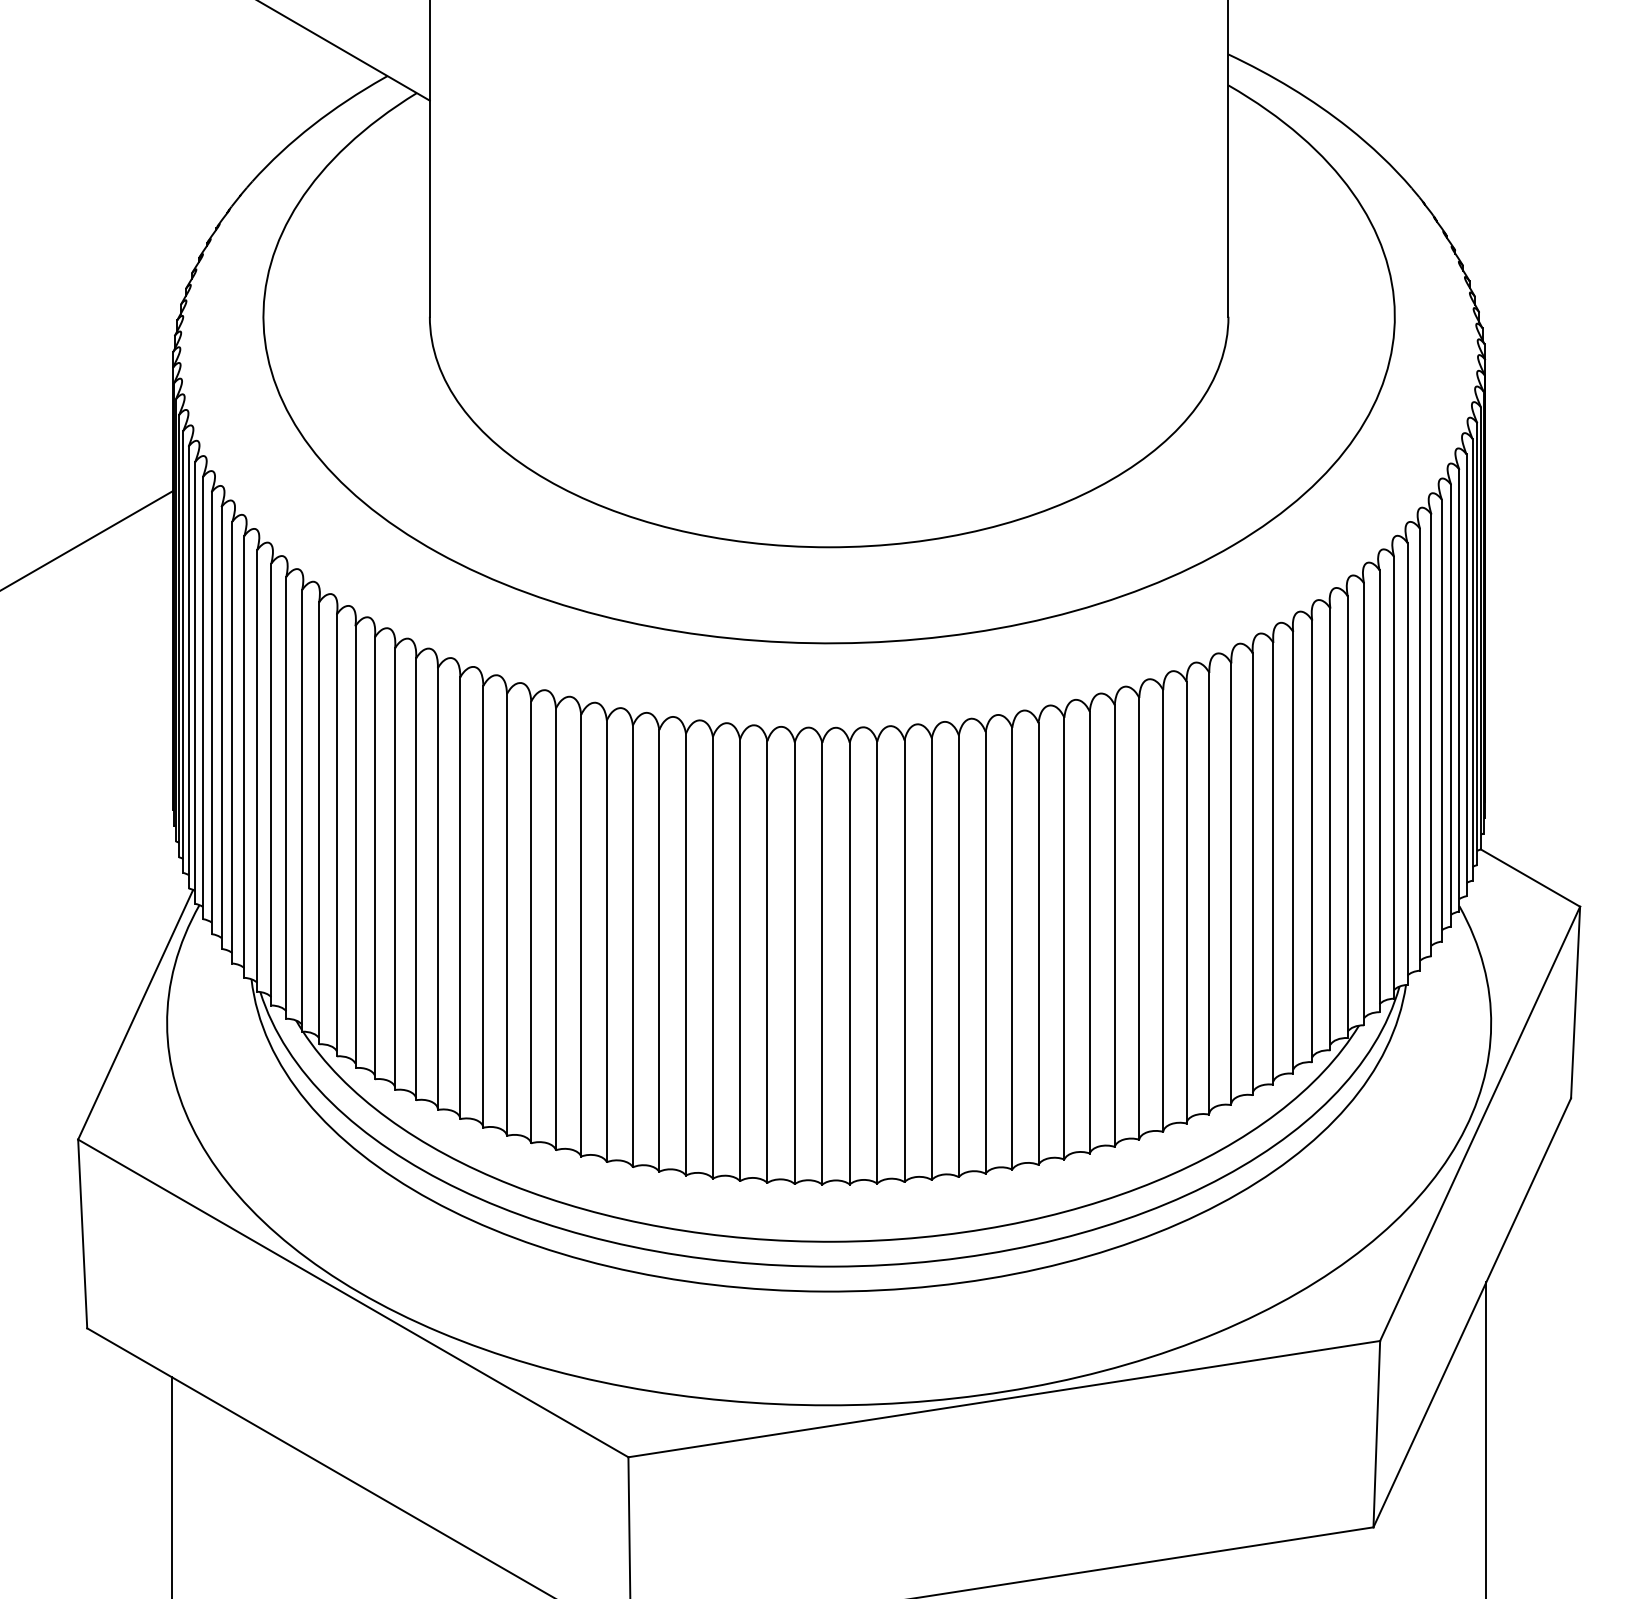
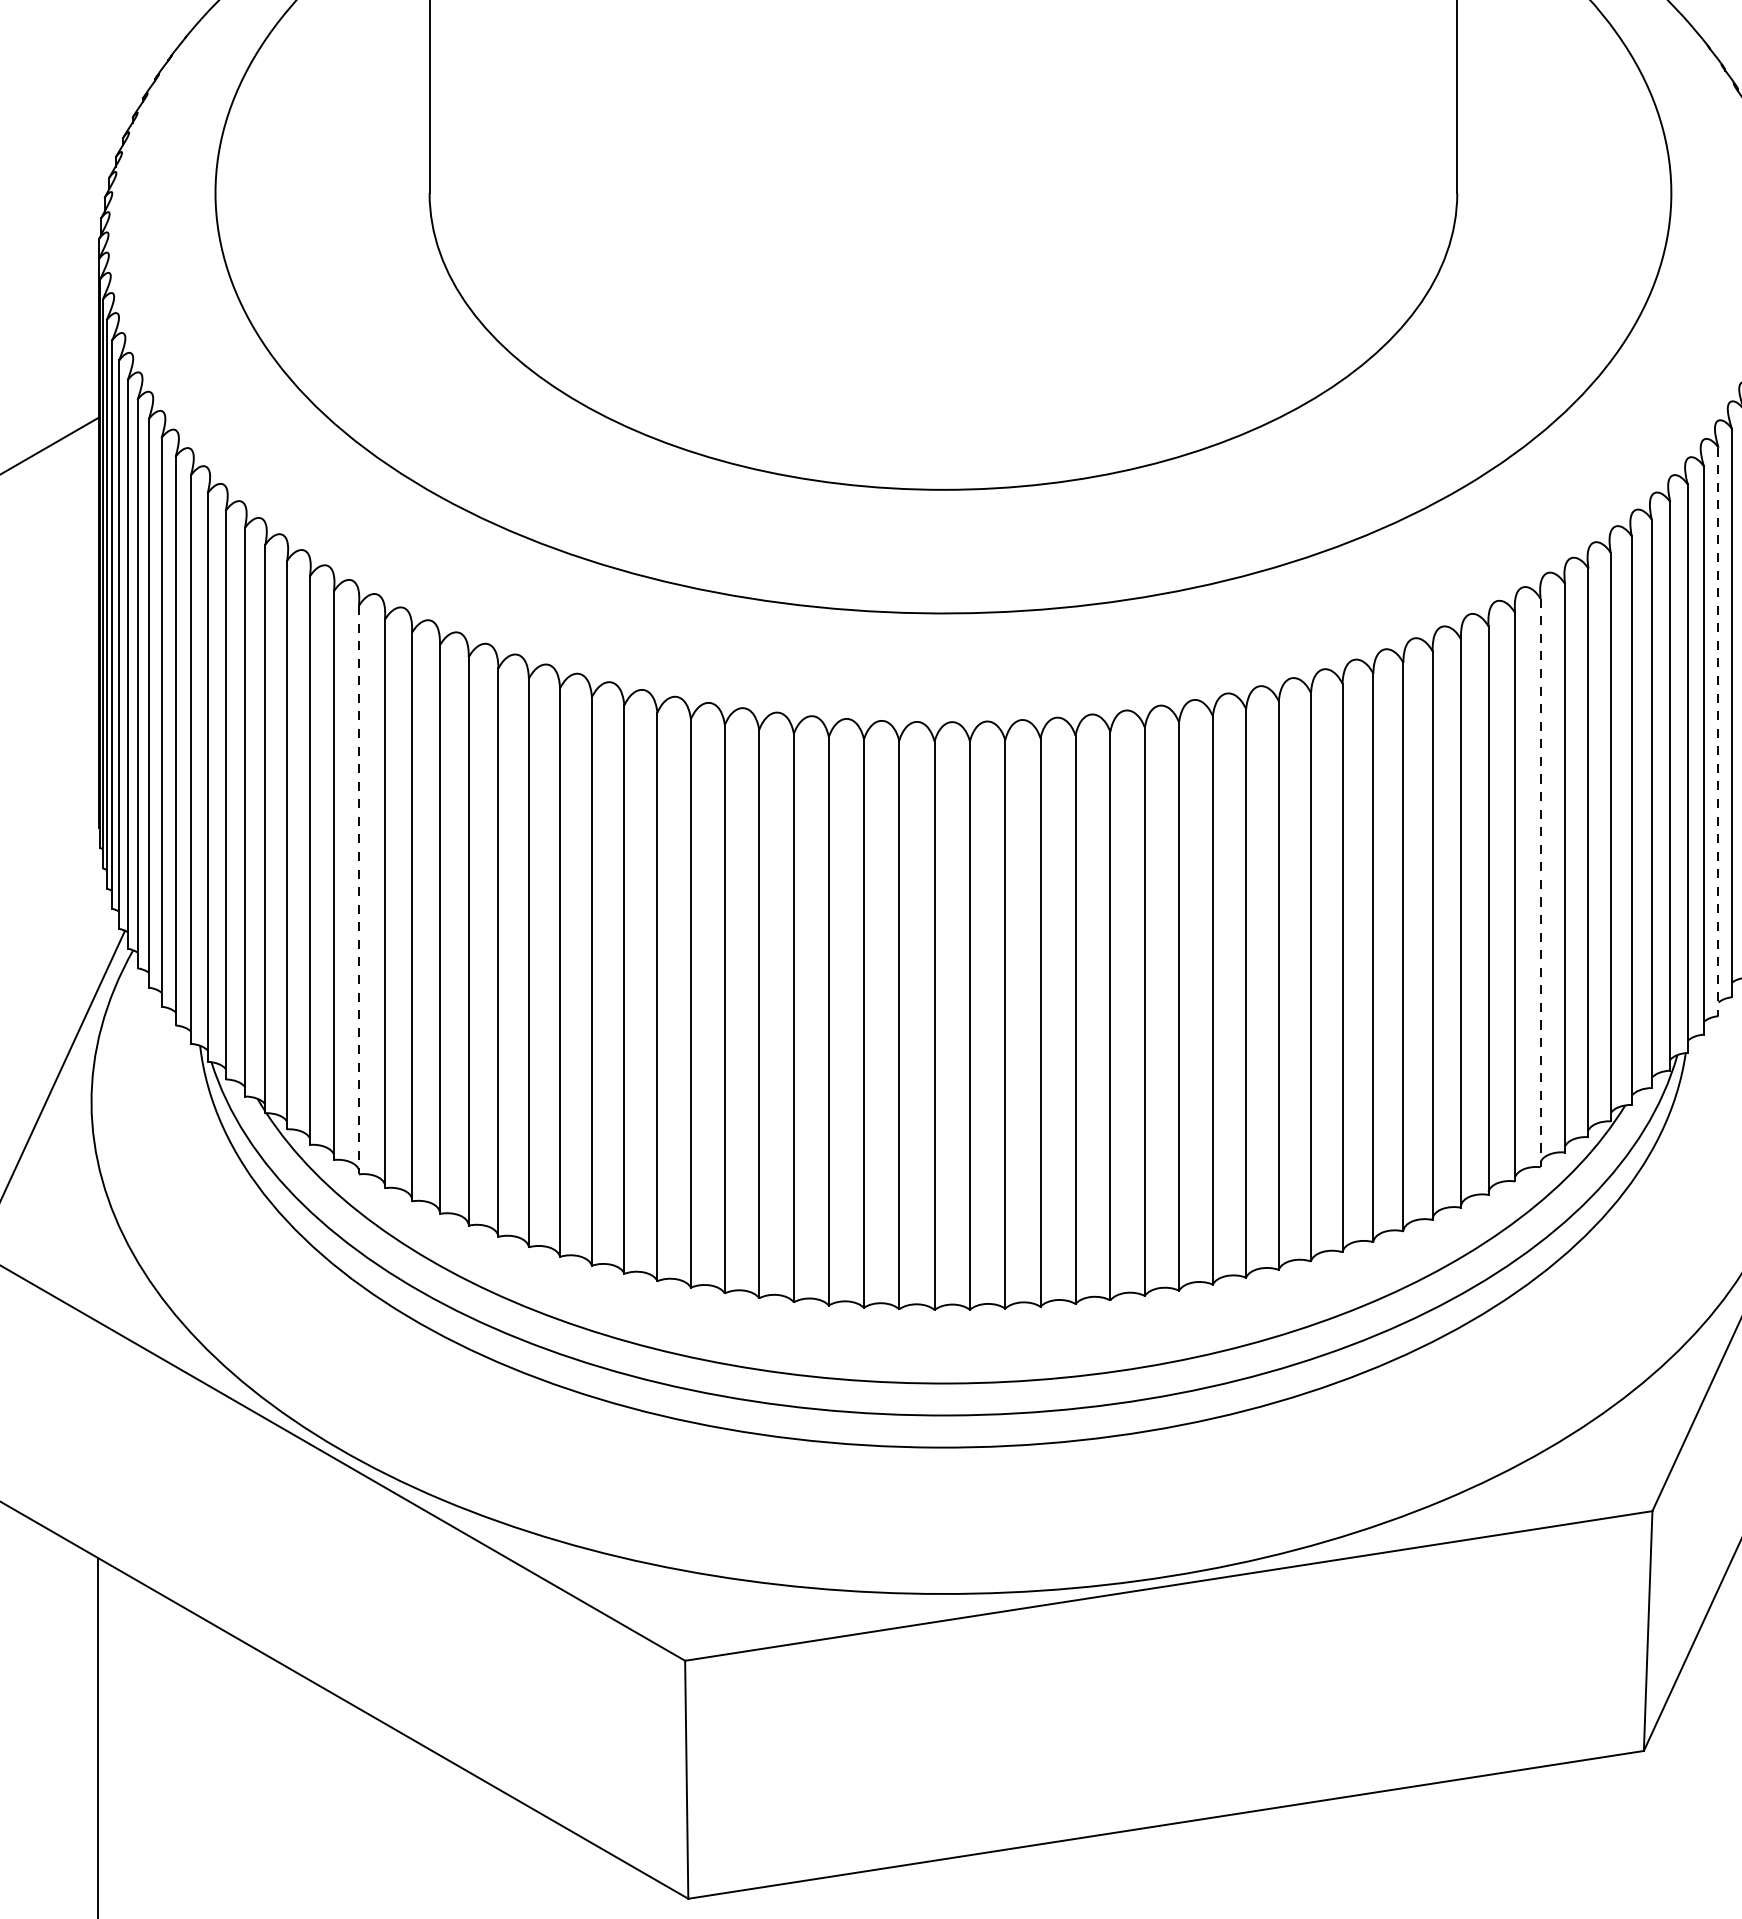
line: (1431, 735) -> (1718, 732), solid -> dashed
line: (1293, 852) -> (1540, 882), solid -> dashed
line: (374, 858) -> (358, 890), solid -> dashed

